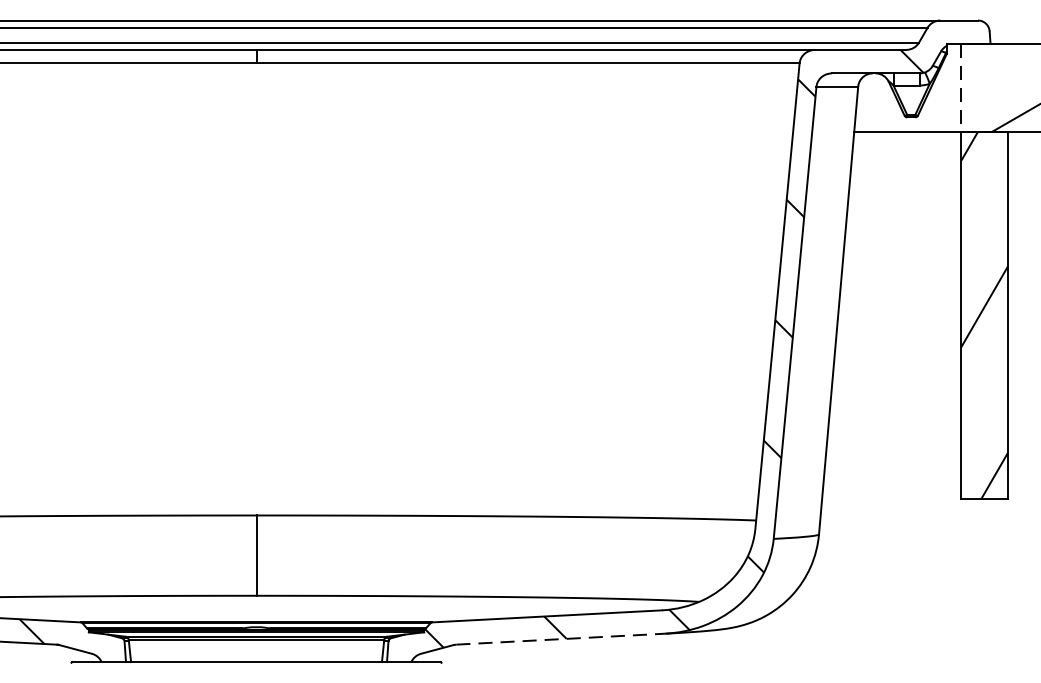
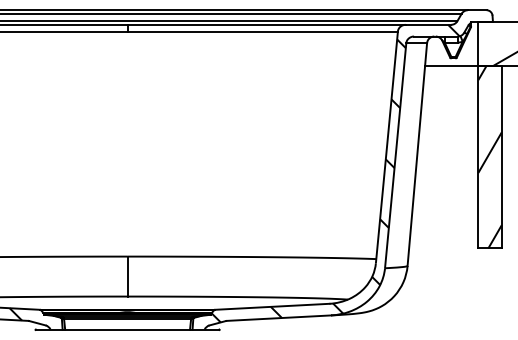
line: (961, 87) -> (478, 43), dashed -> solid
line: (561, 639) -> (279, 318), dashed -> solid

